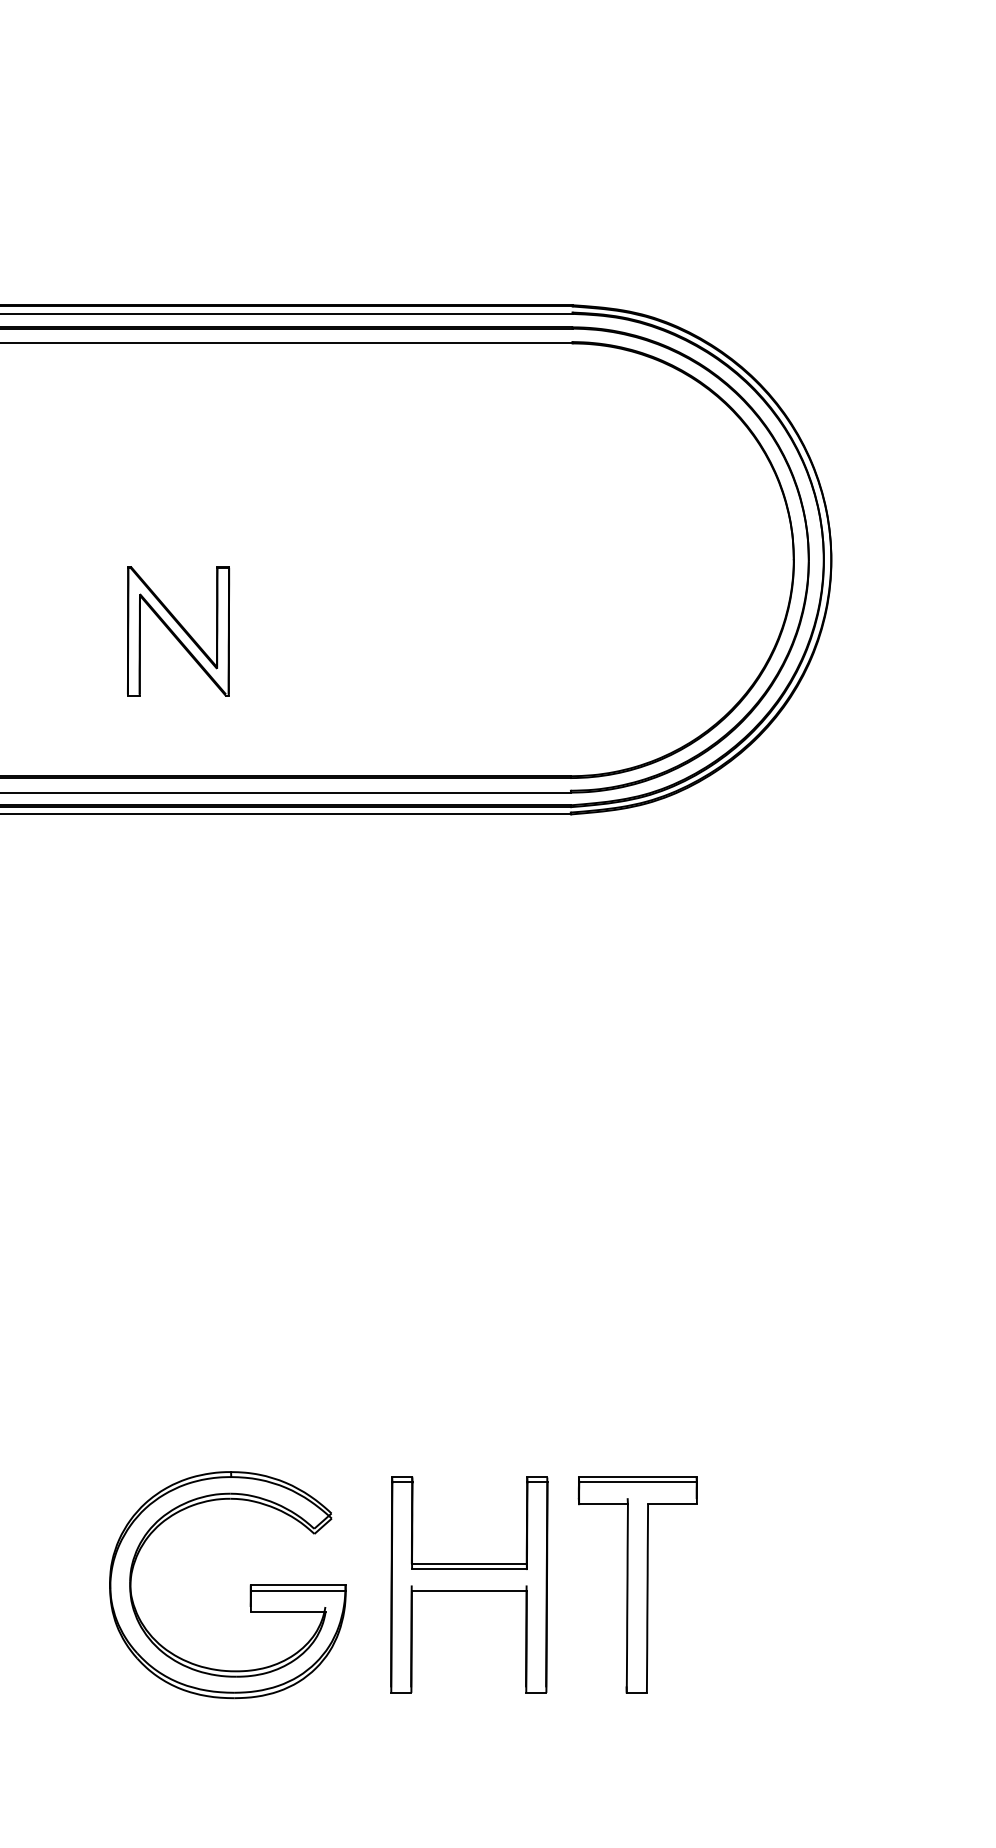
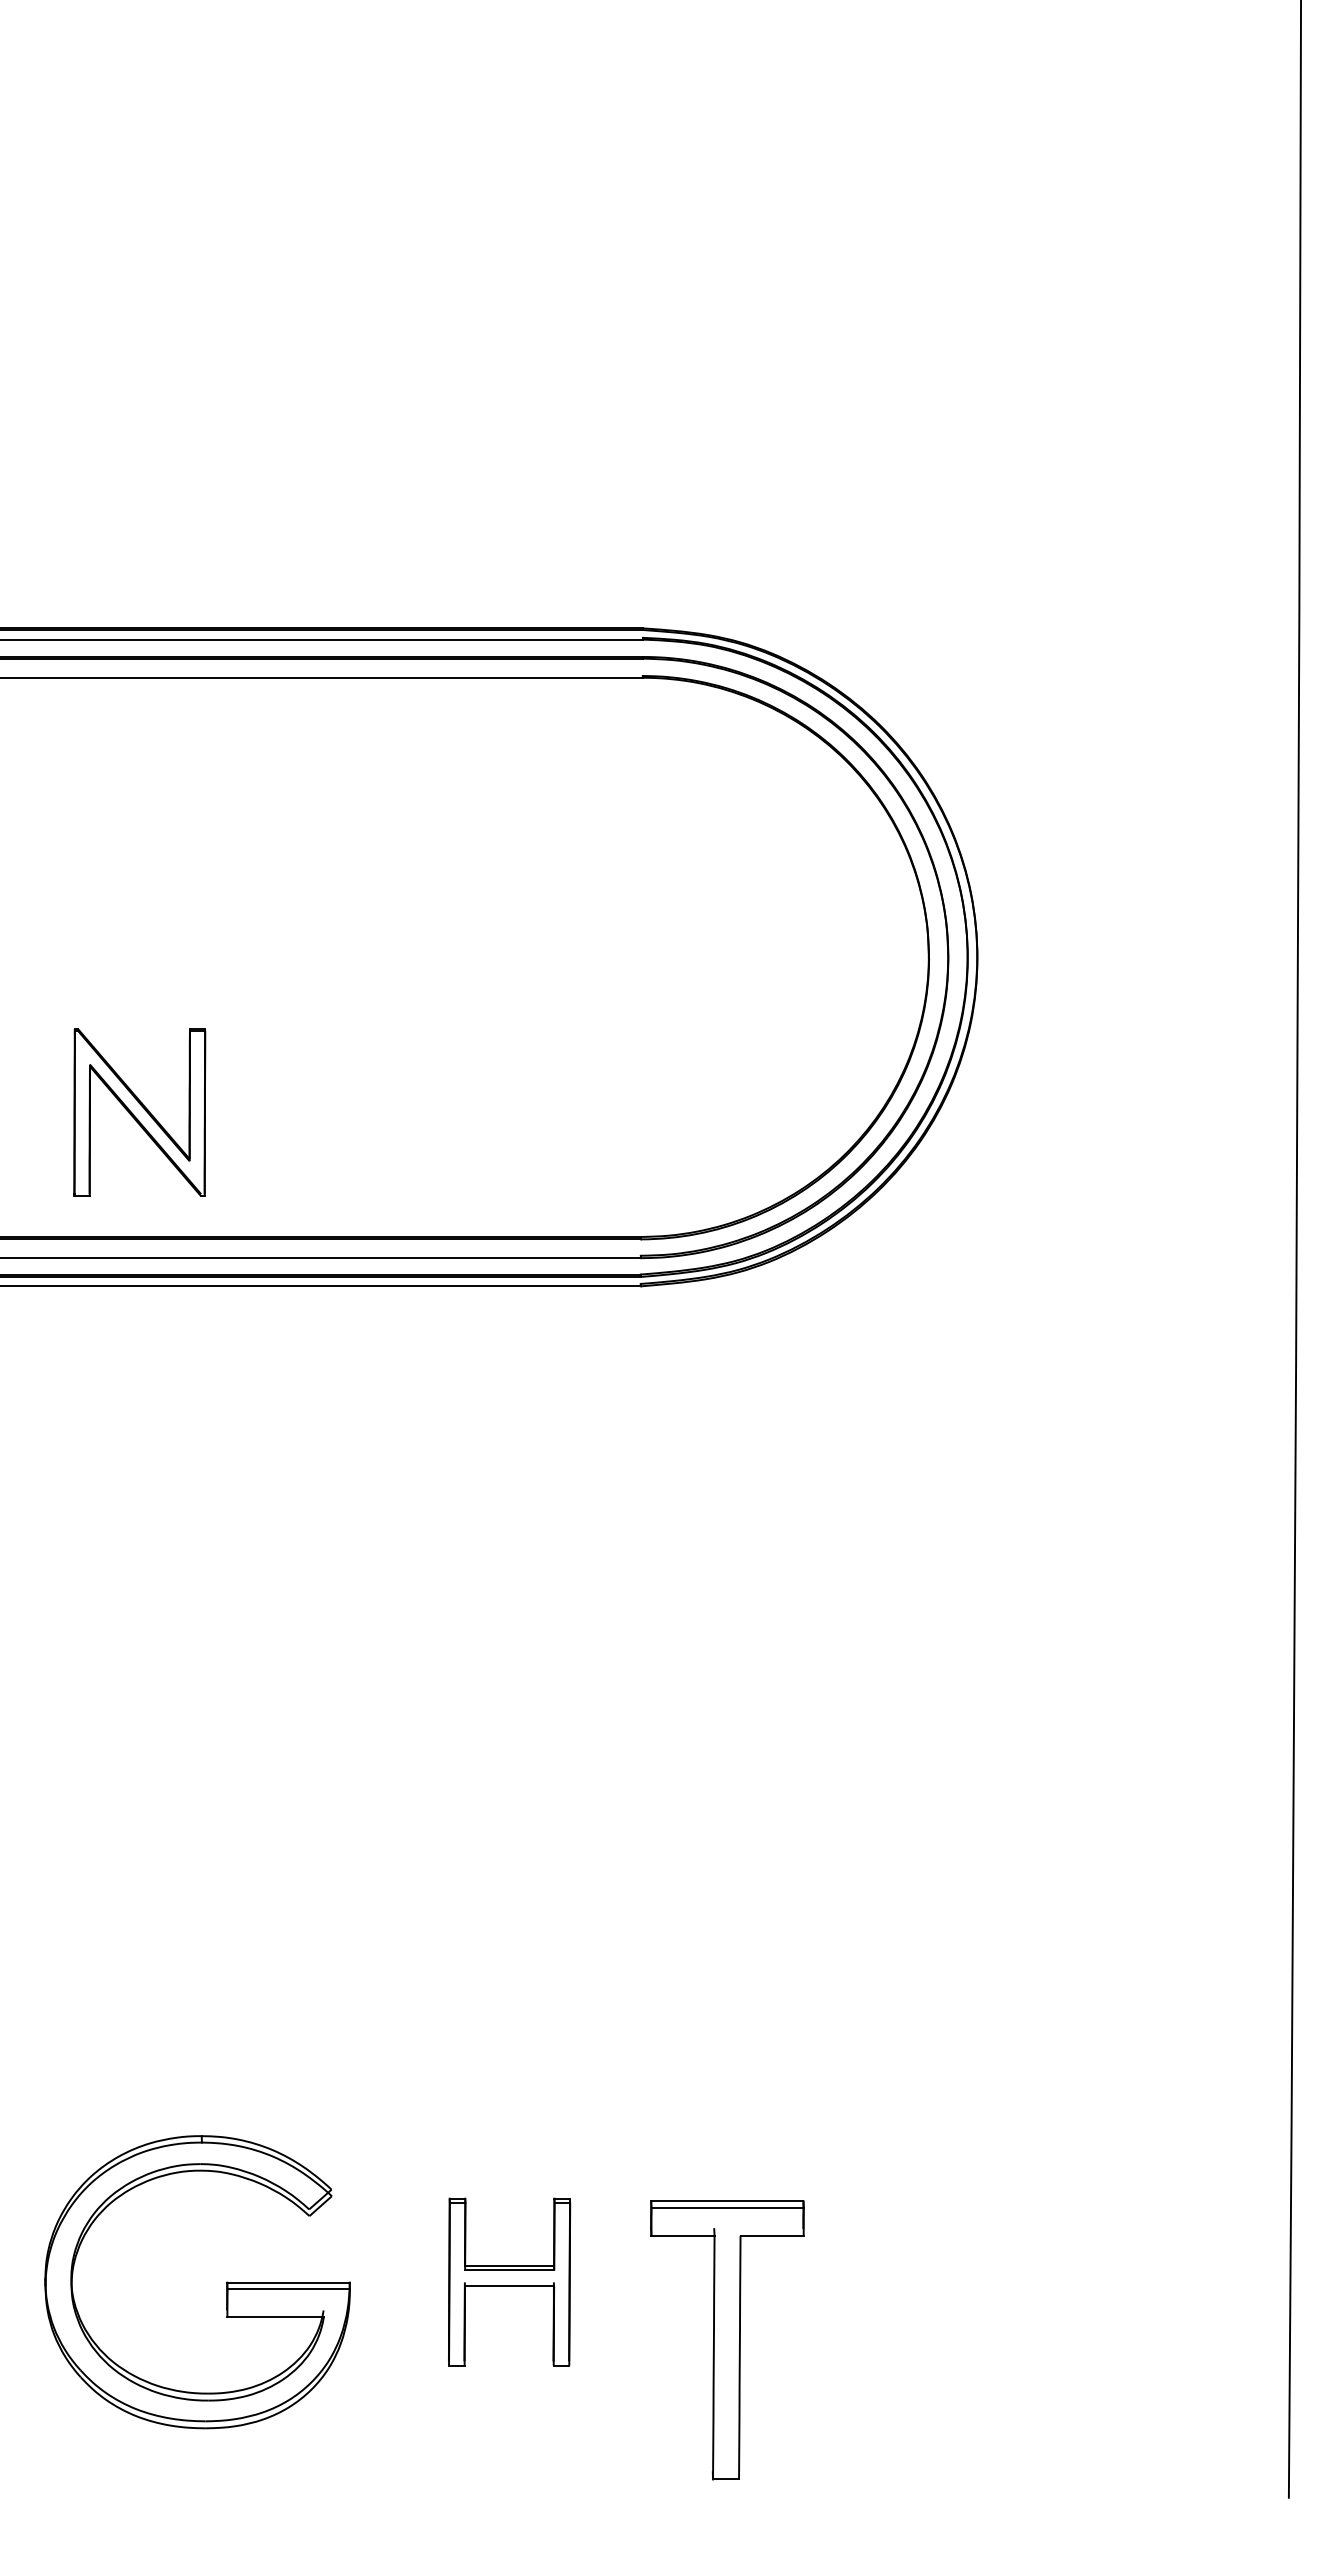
part: (178, 631) -> (139, 1112), moved
part: (469, 1584) -> (509, 2281), size x0.6
part: (637, 1585) -> (727, 2340), moved

